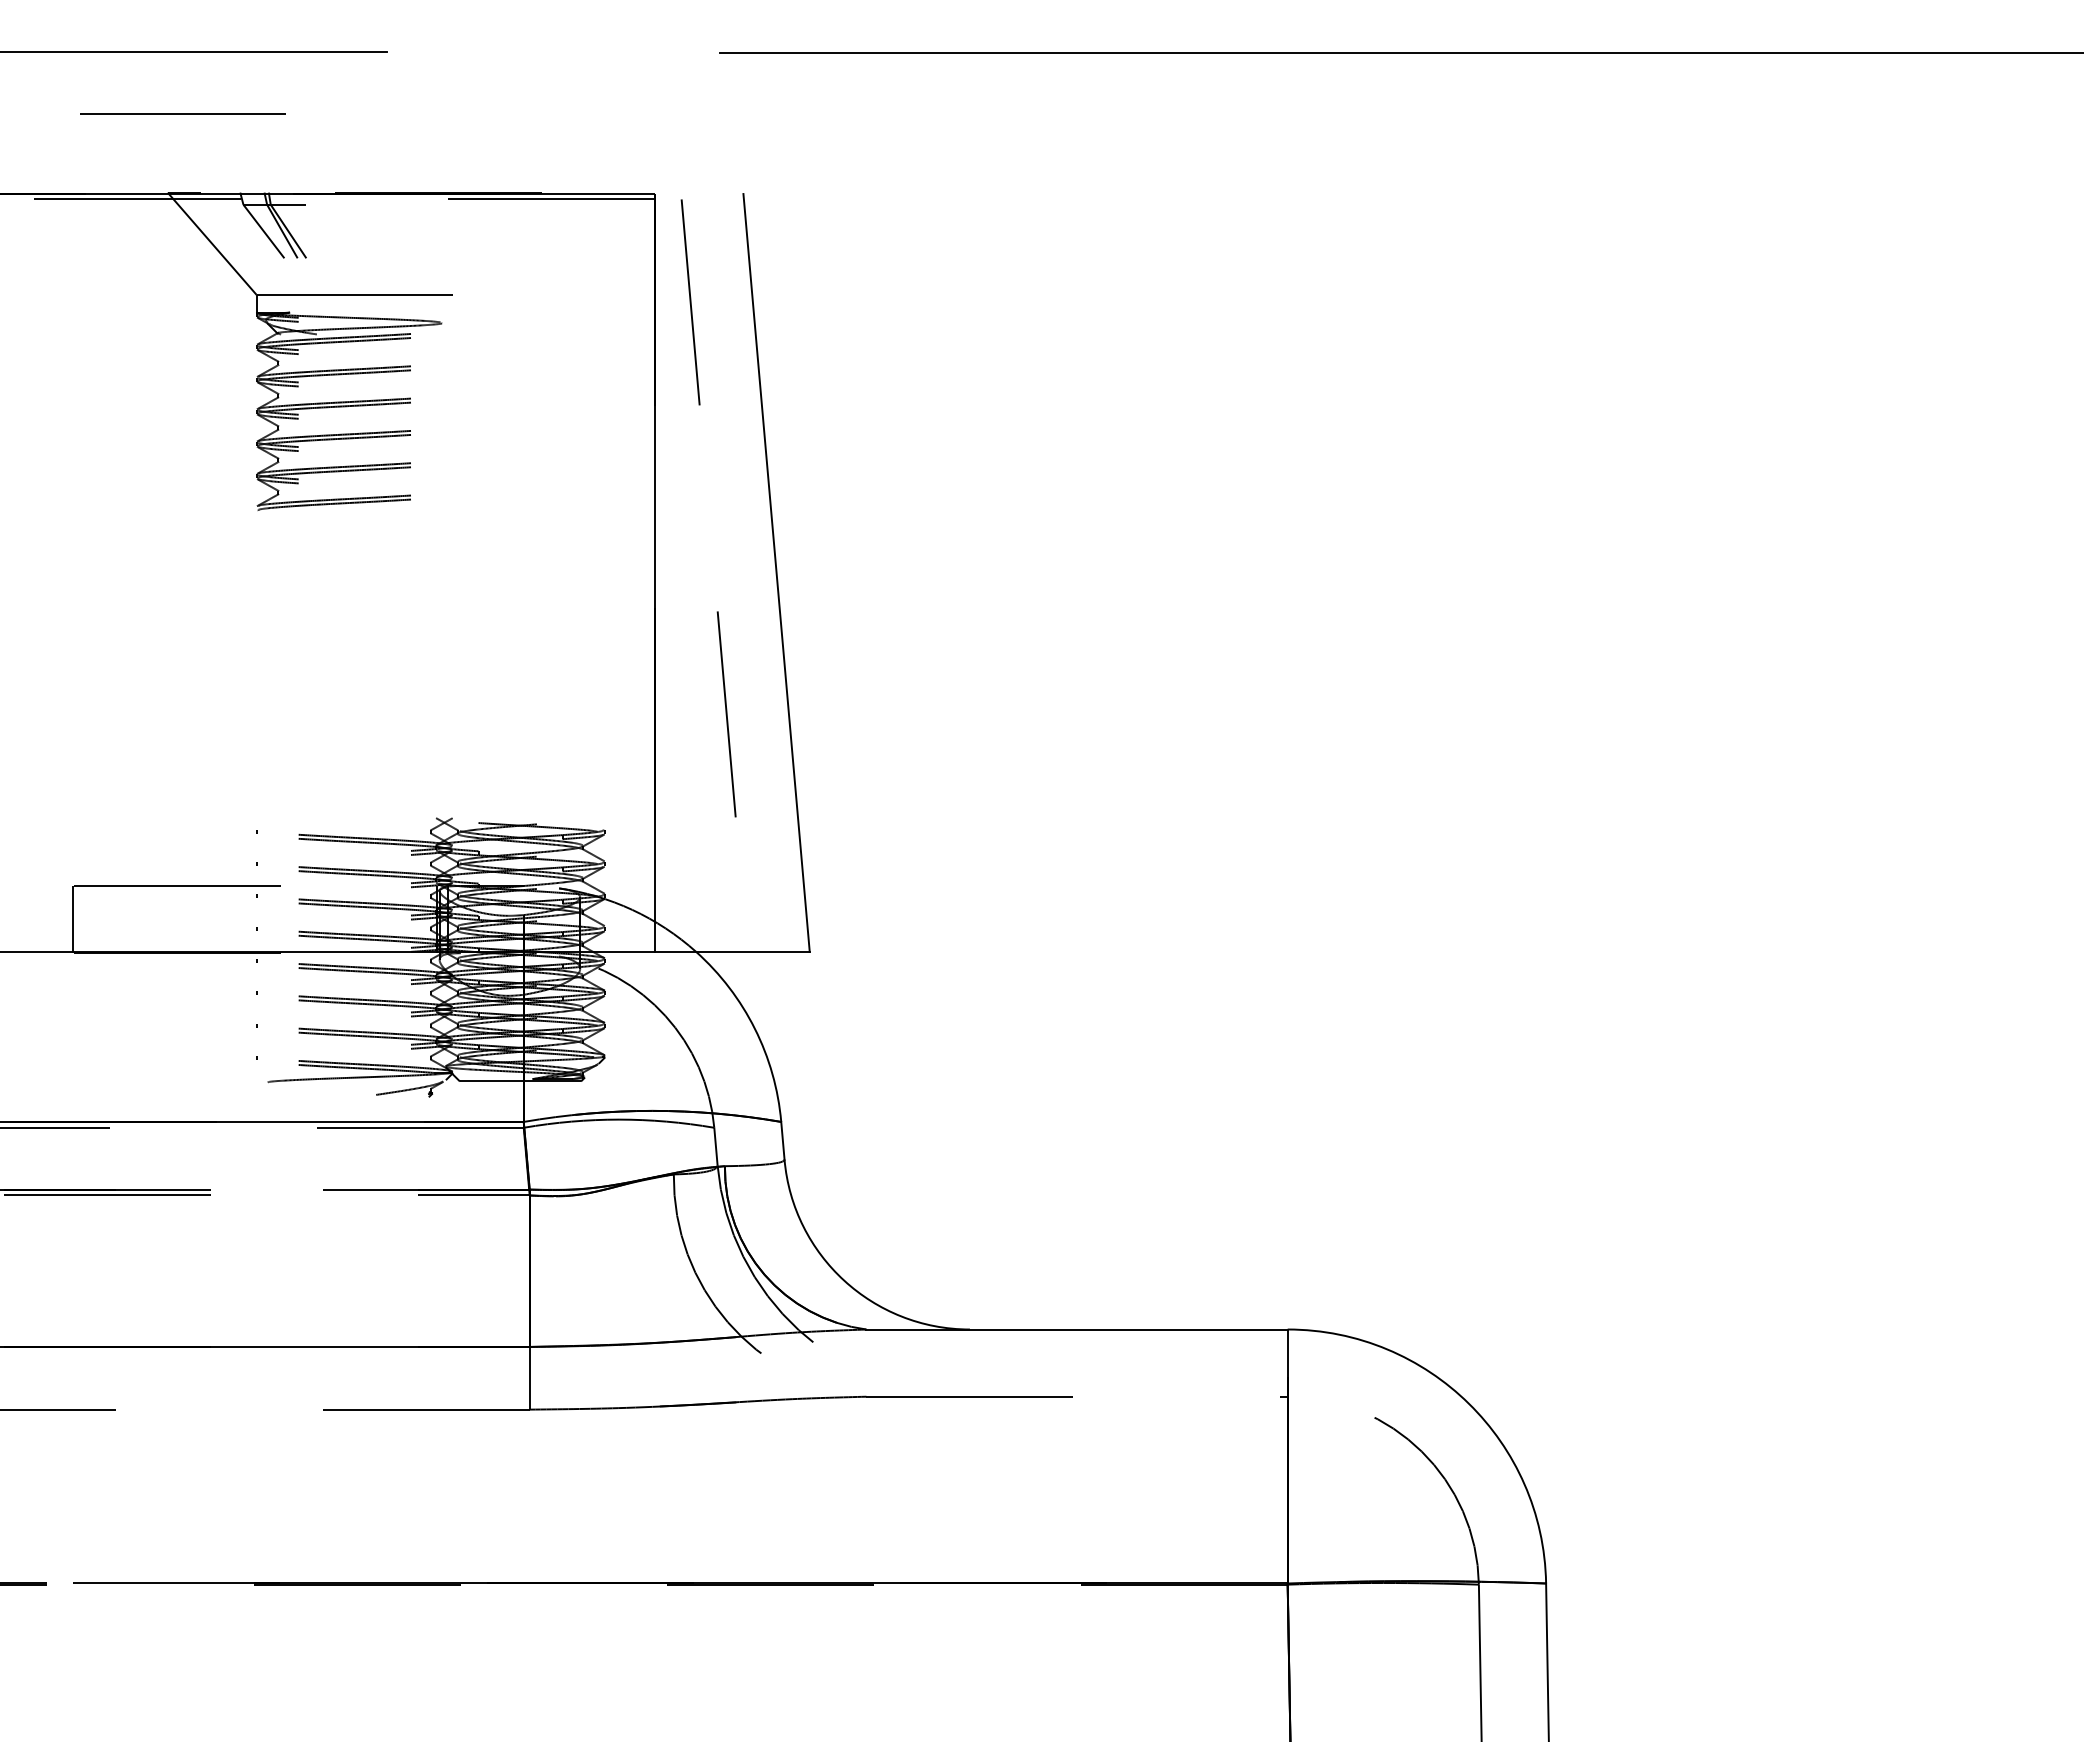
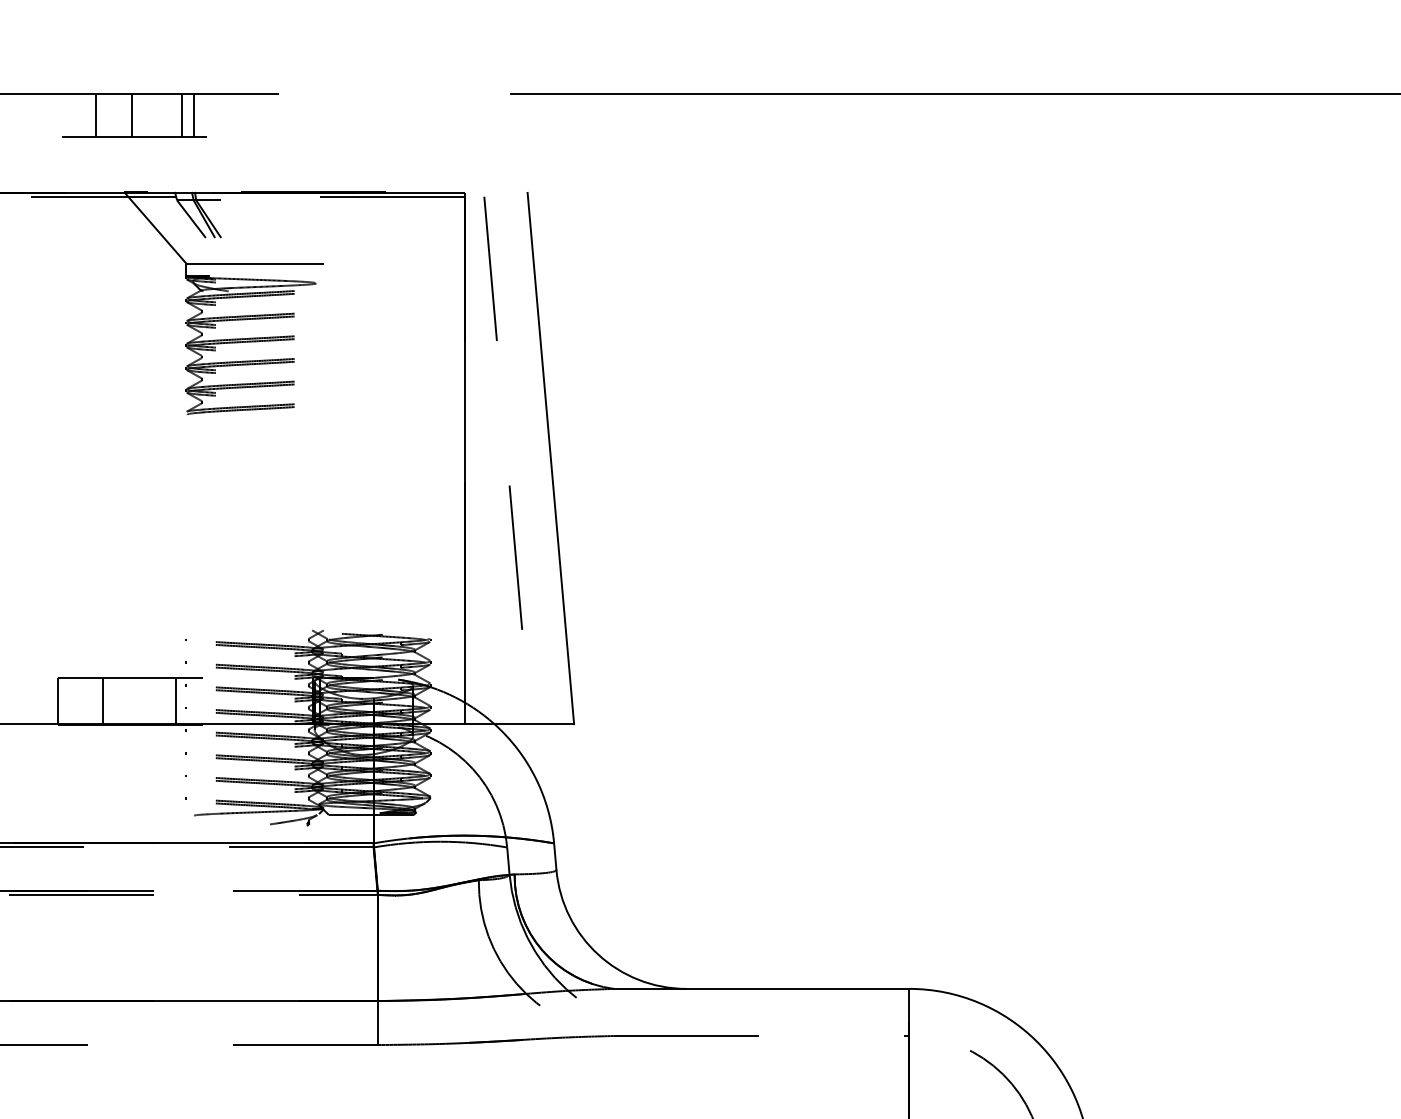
line: (127, 83) -> (95, 115), added
line: (178, 83) -> (131, 115), added
line: (250, 83) -> (182, 115), added
line: (266, 83) -> (193, 115), added
line: (137, 919) -> (102, 701), added
line: (241, 919) -> (175, 701), added

